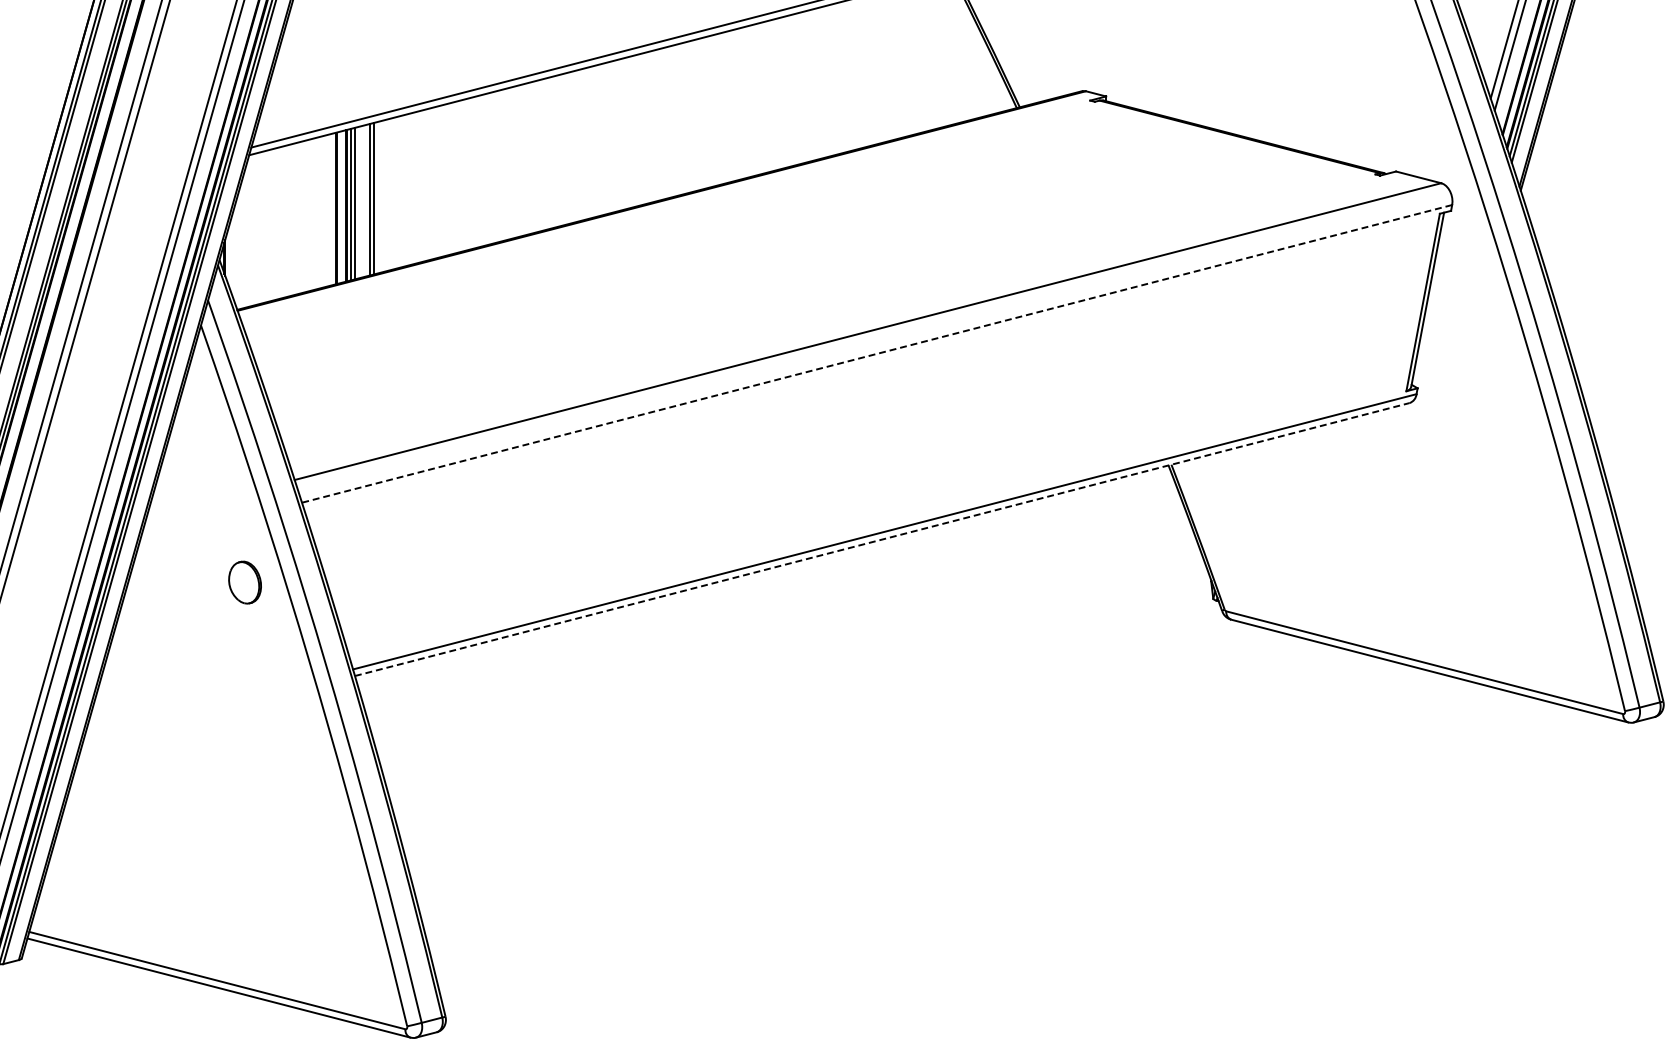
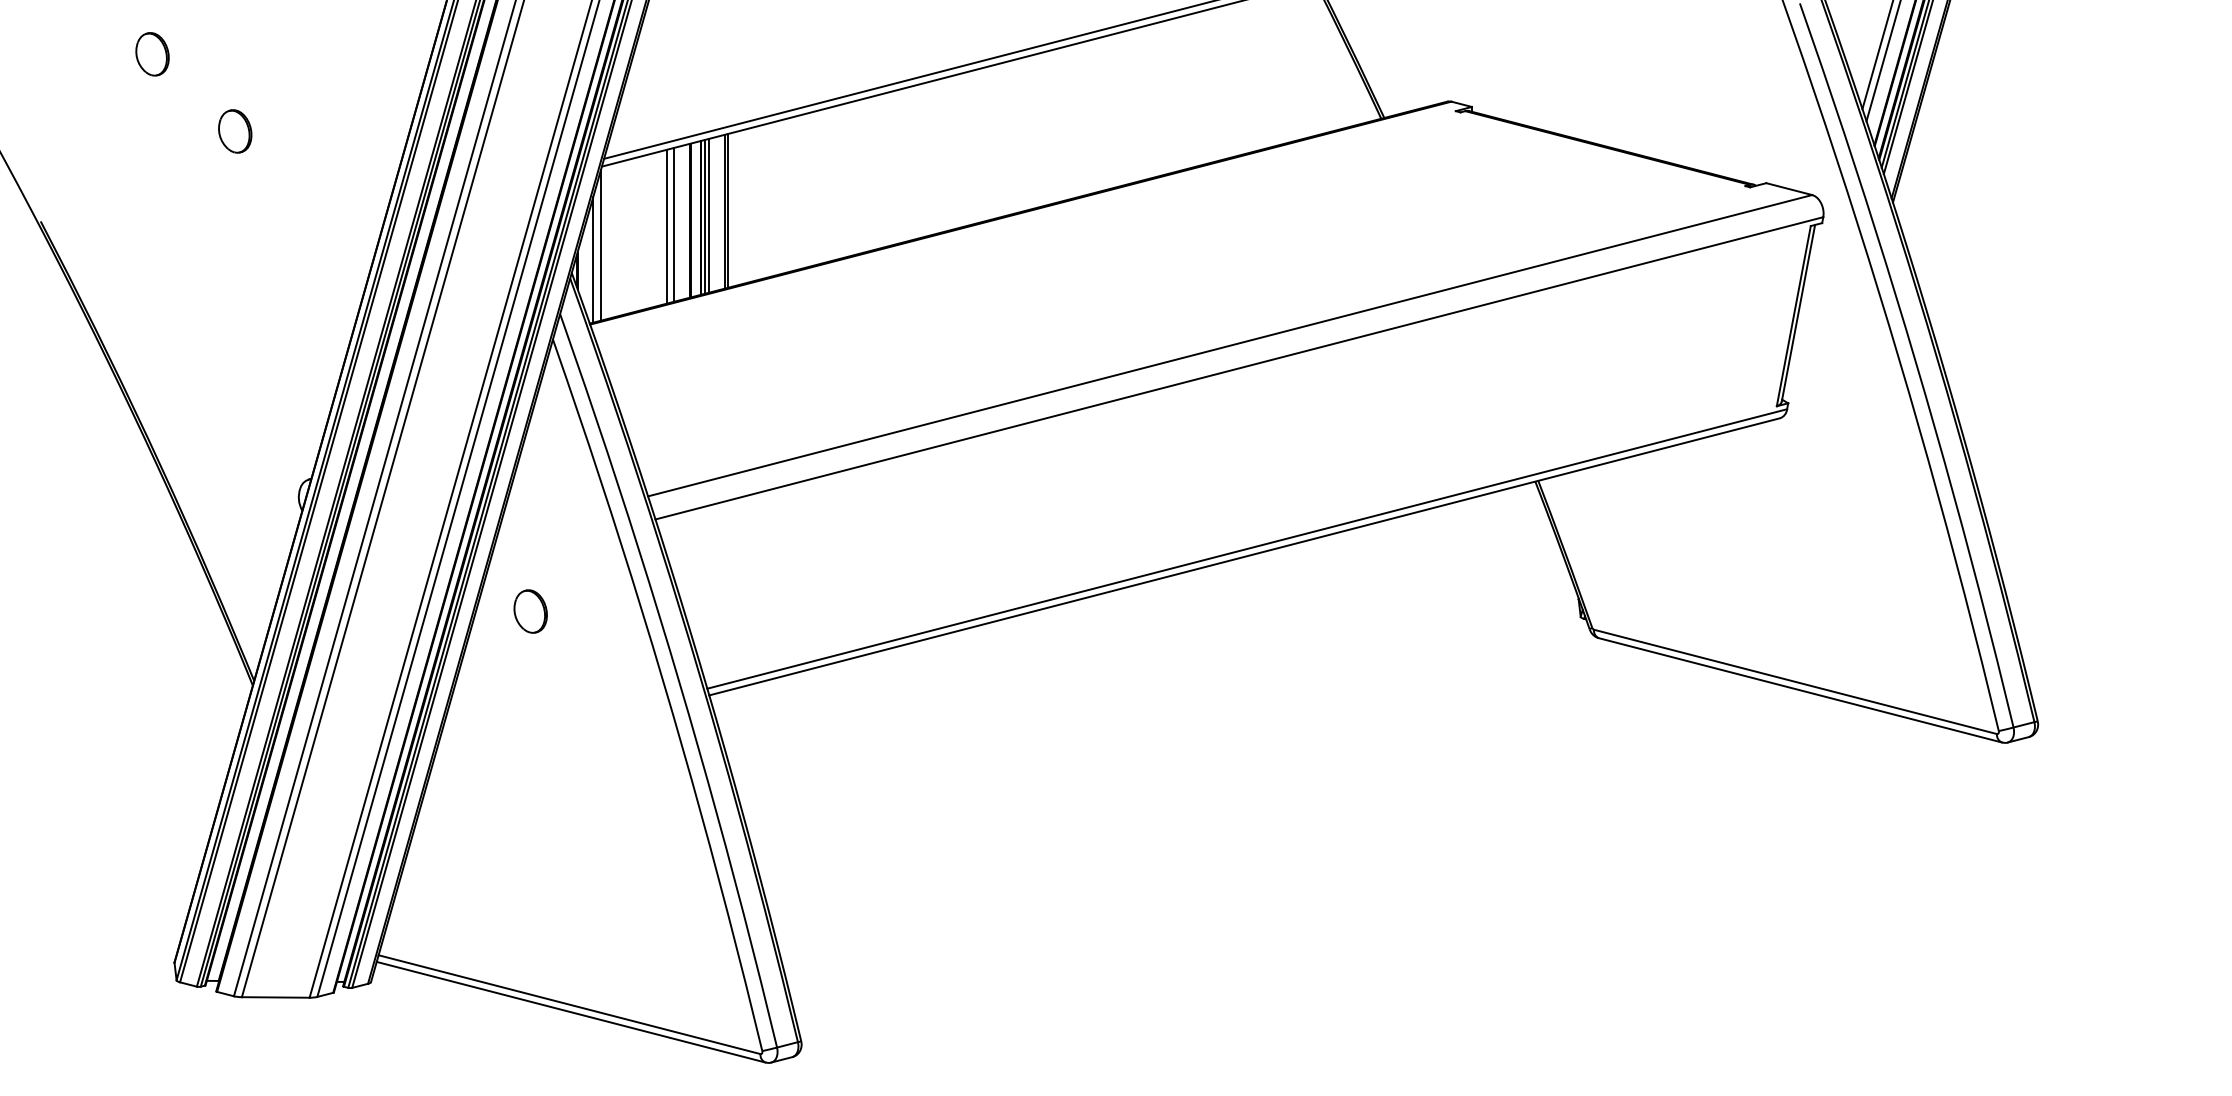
line: (320, 212) -> (674, 224), added
line: (312, 214) -> (666, 226), added
line: (248, 231) -> (601, 244), added
line: (240, 246) -> (593, 259), added
line: (876, 354) -> (1238, 368), dashed -> solid
line: (883, 539) -> (1245, 556), dashed -> solid
part: (244, 582) -> (530, 611), moved

